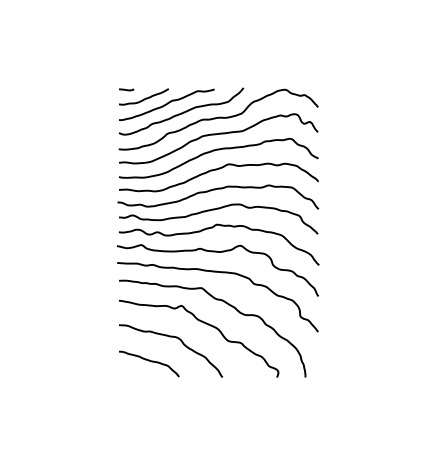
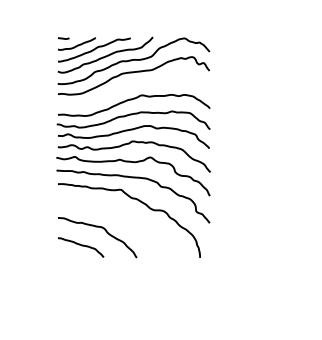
curve: (218, 150) -> (133, 84), removed
curve: (205, 324) -> (123, 217), removed

